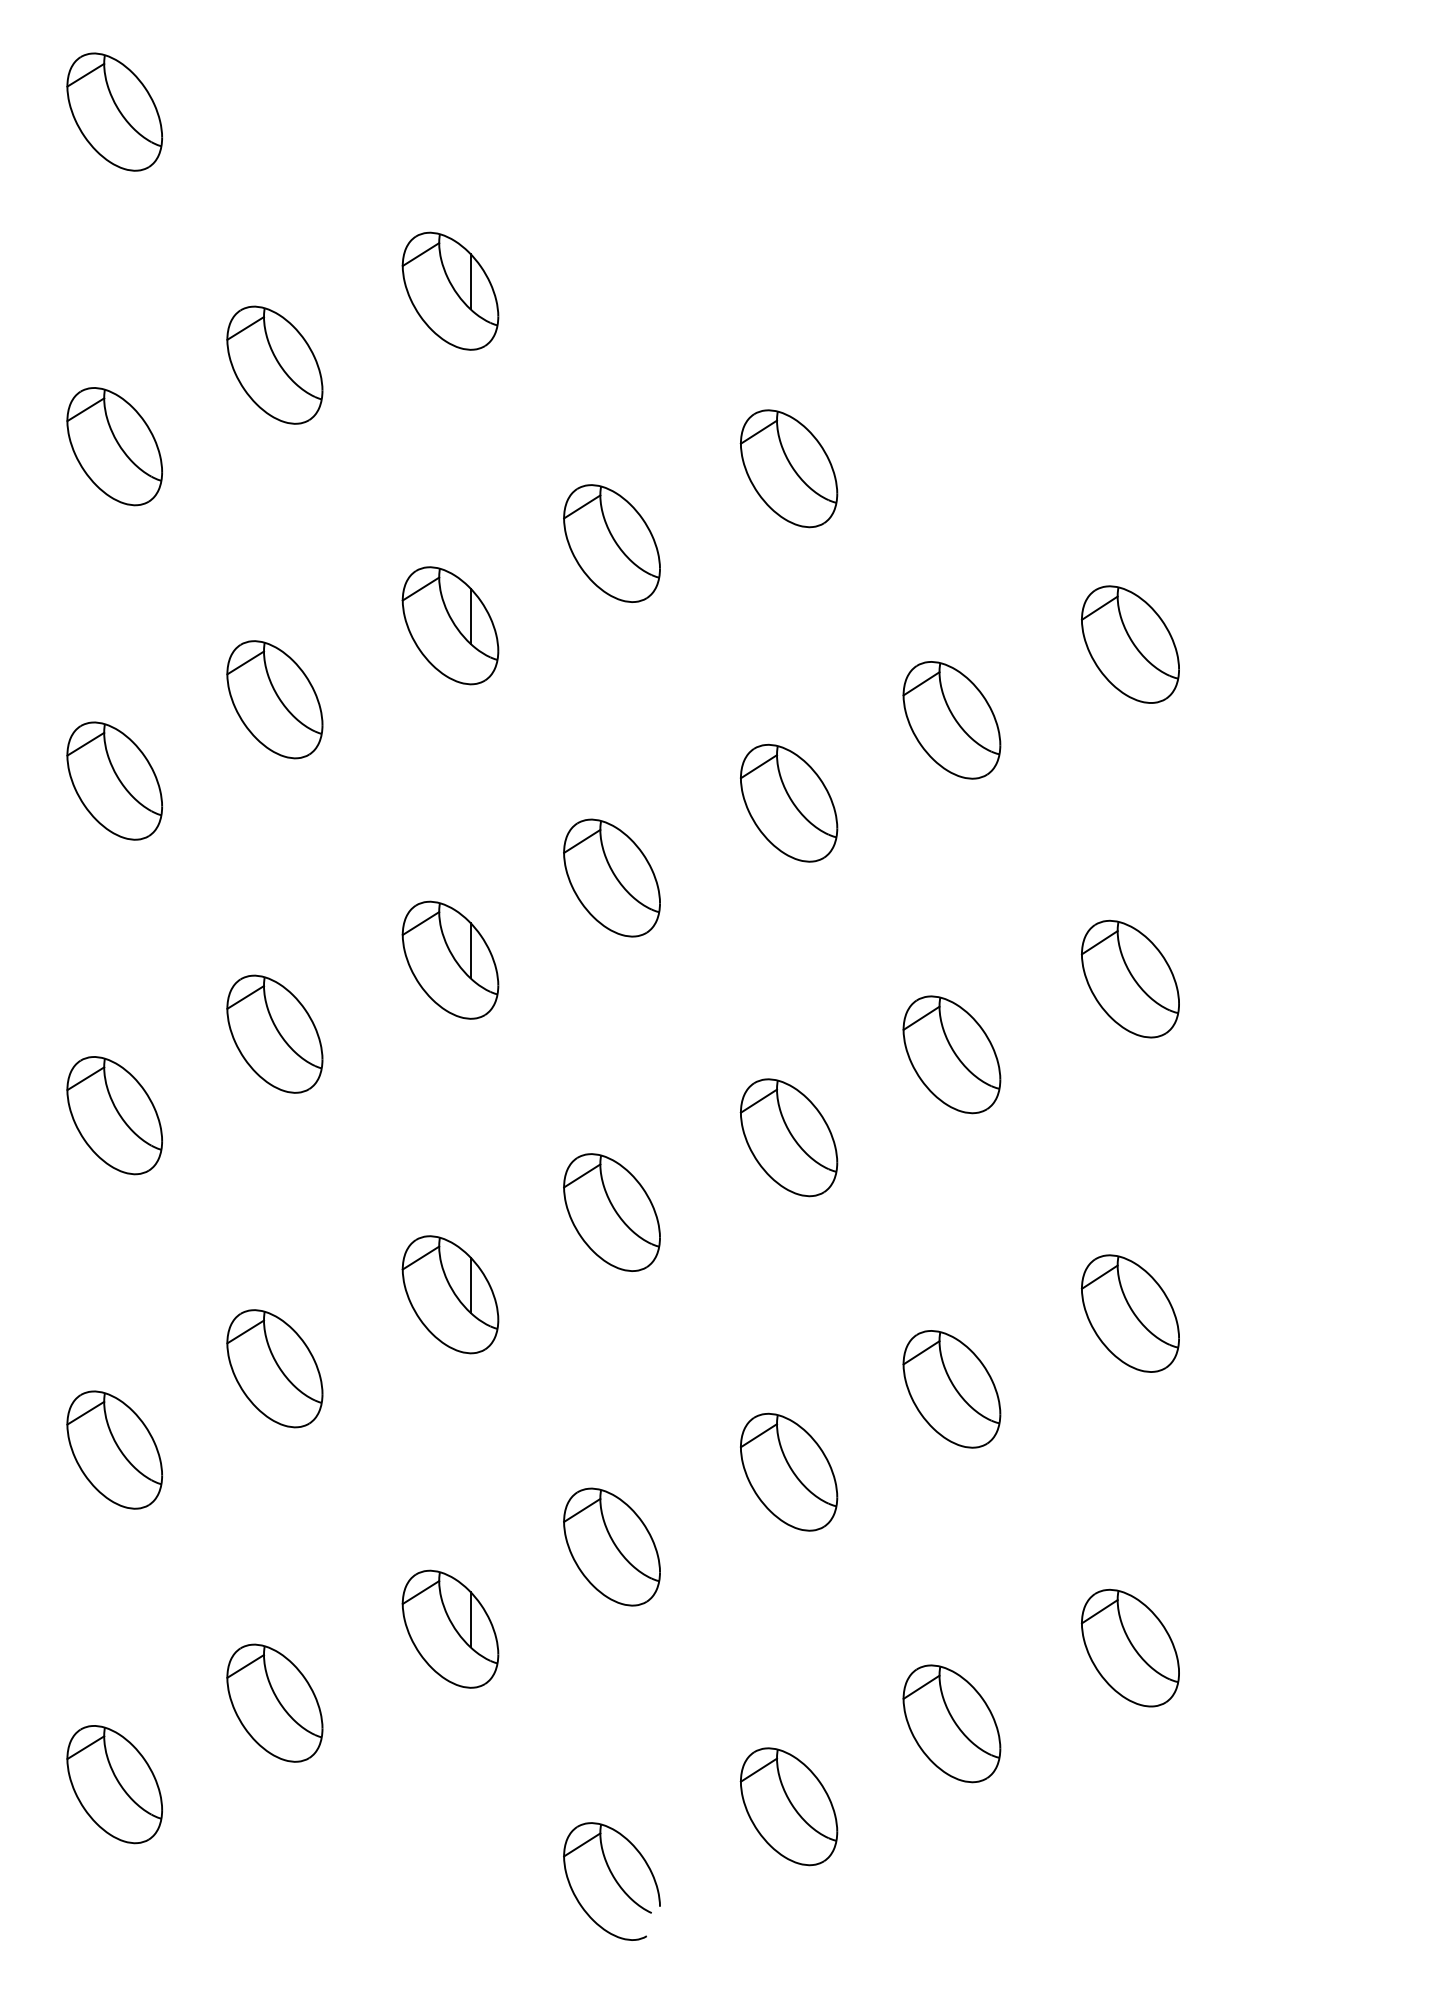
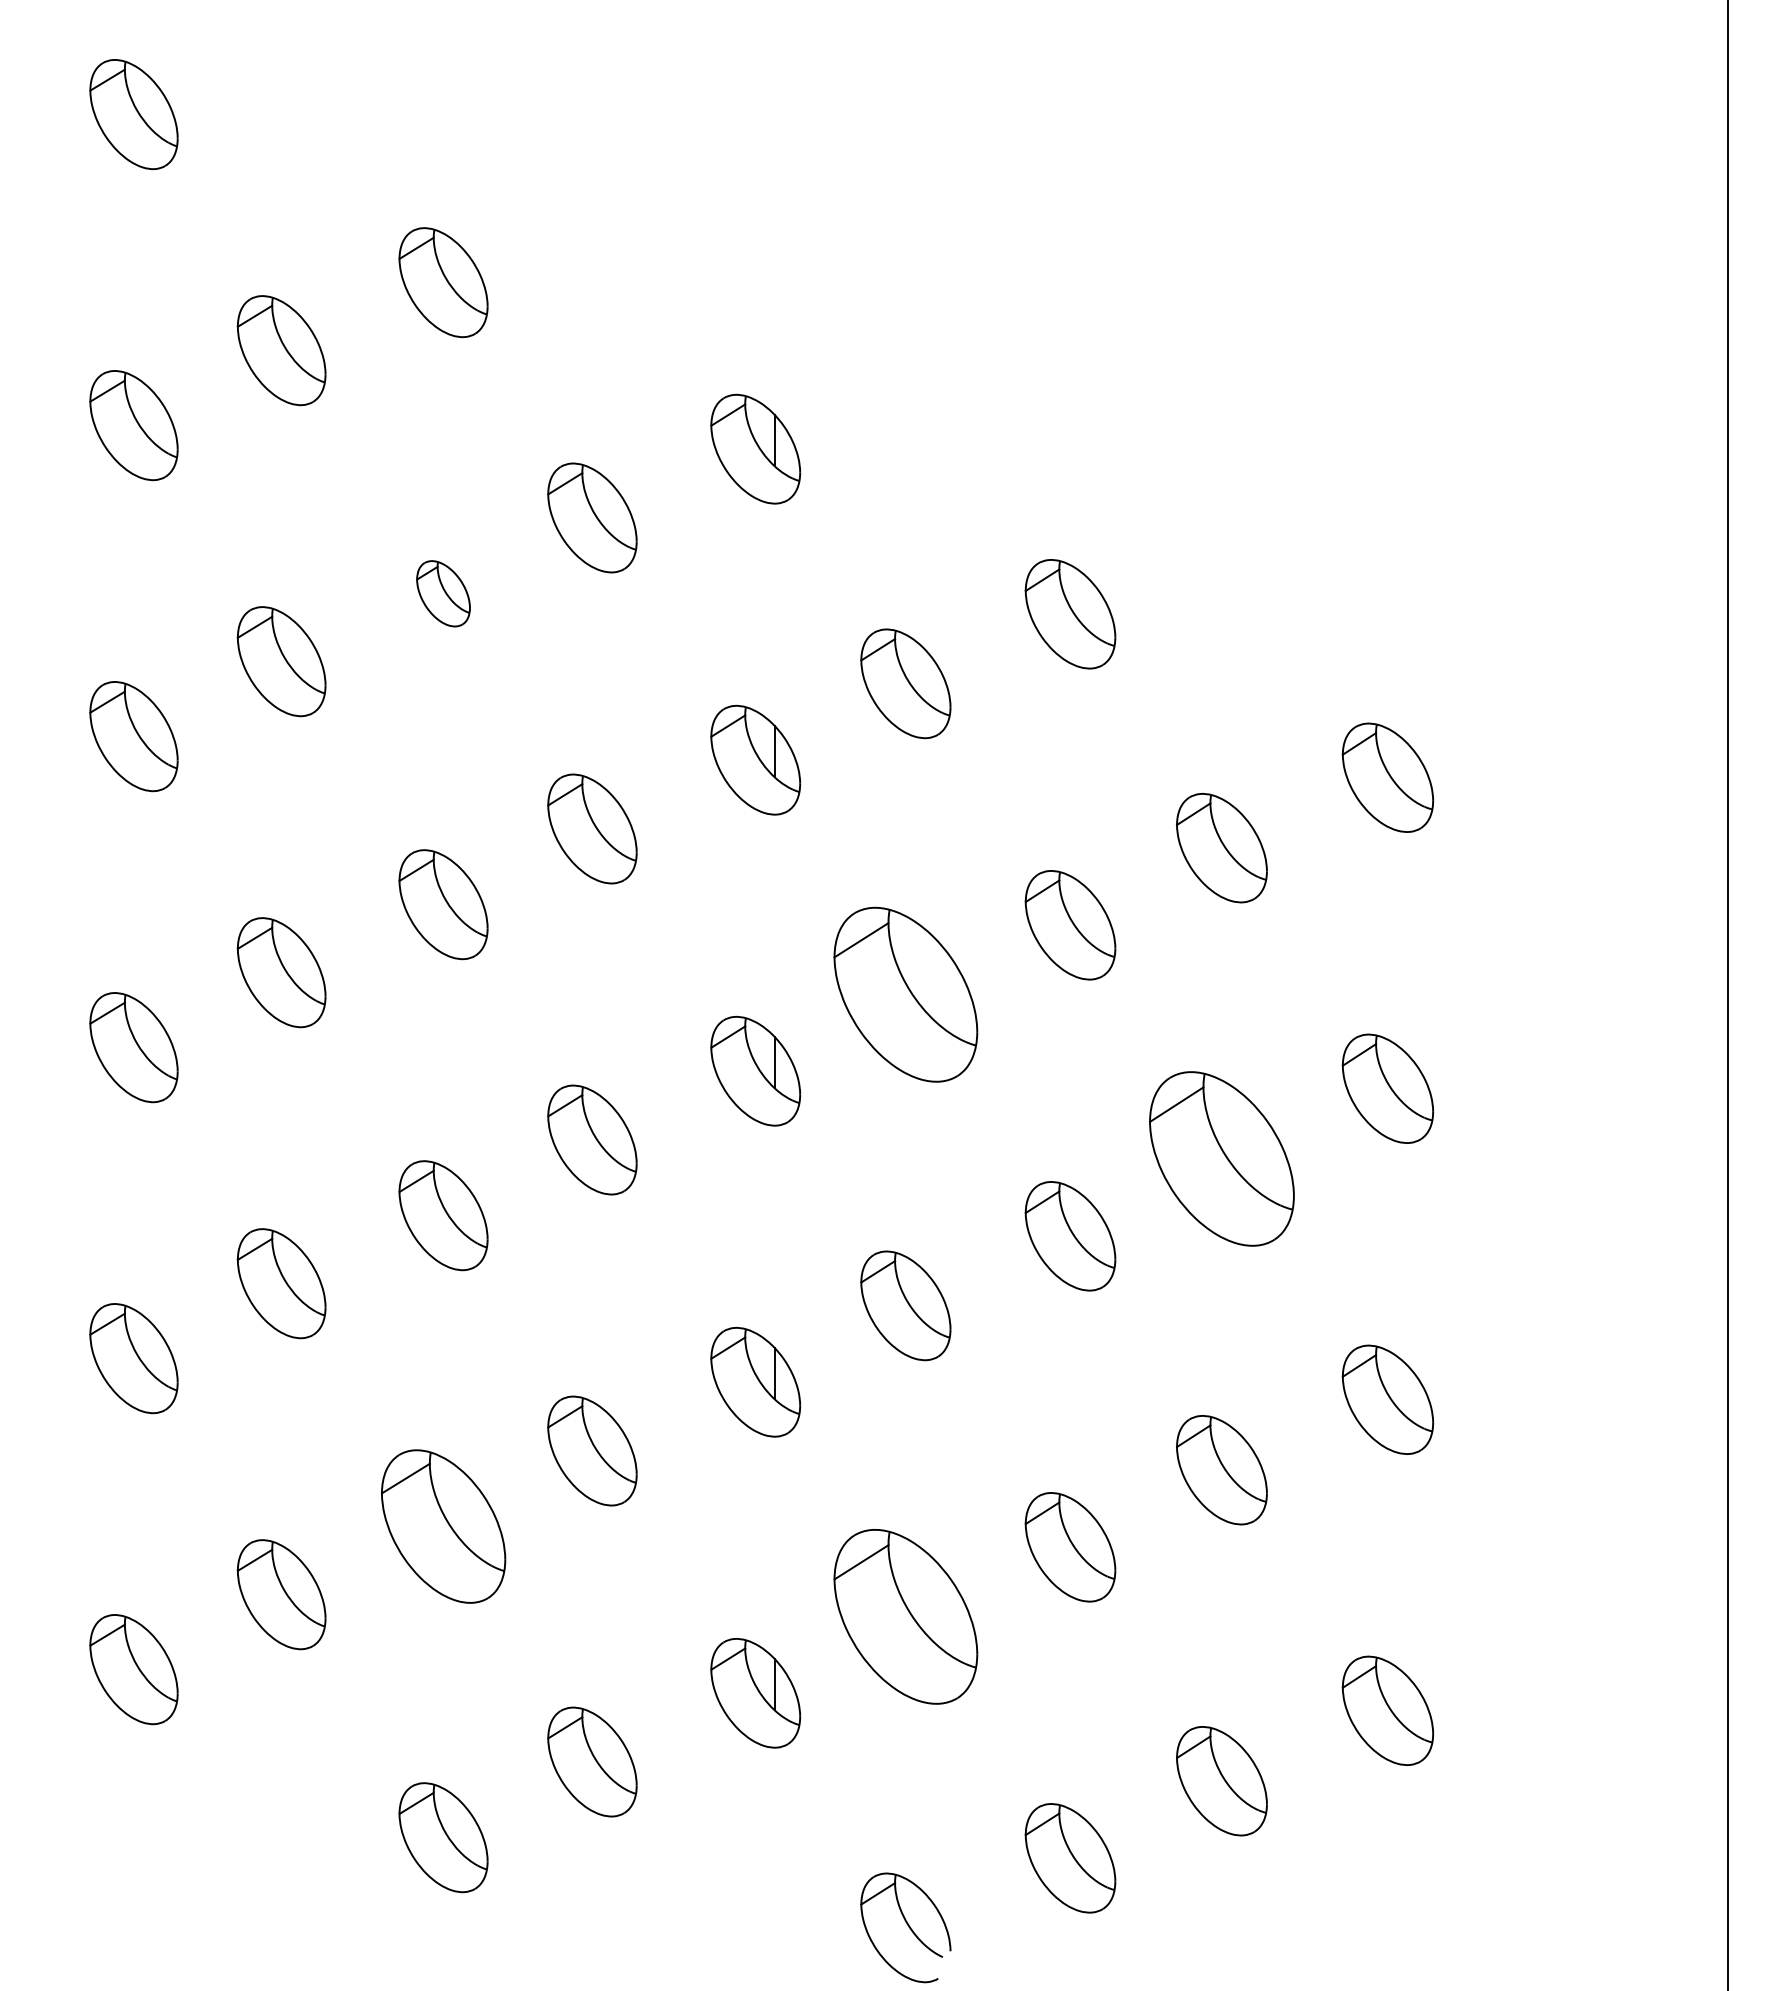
part: (114, 446) -> (443, 593), size x0.6
part: (611, 877) -> (905, 994), size x1.6
part: (951, 1055) -> (1221, 1159), size x1.6
part: (114, 1449) -> (443, 1526), size x1.4
part: (611, 1546) -> (905, 1616), size x1.6

